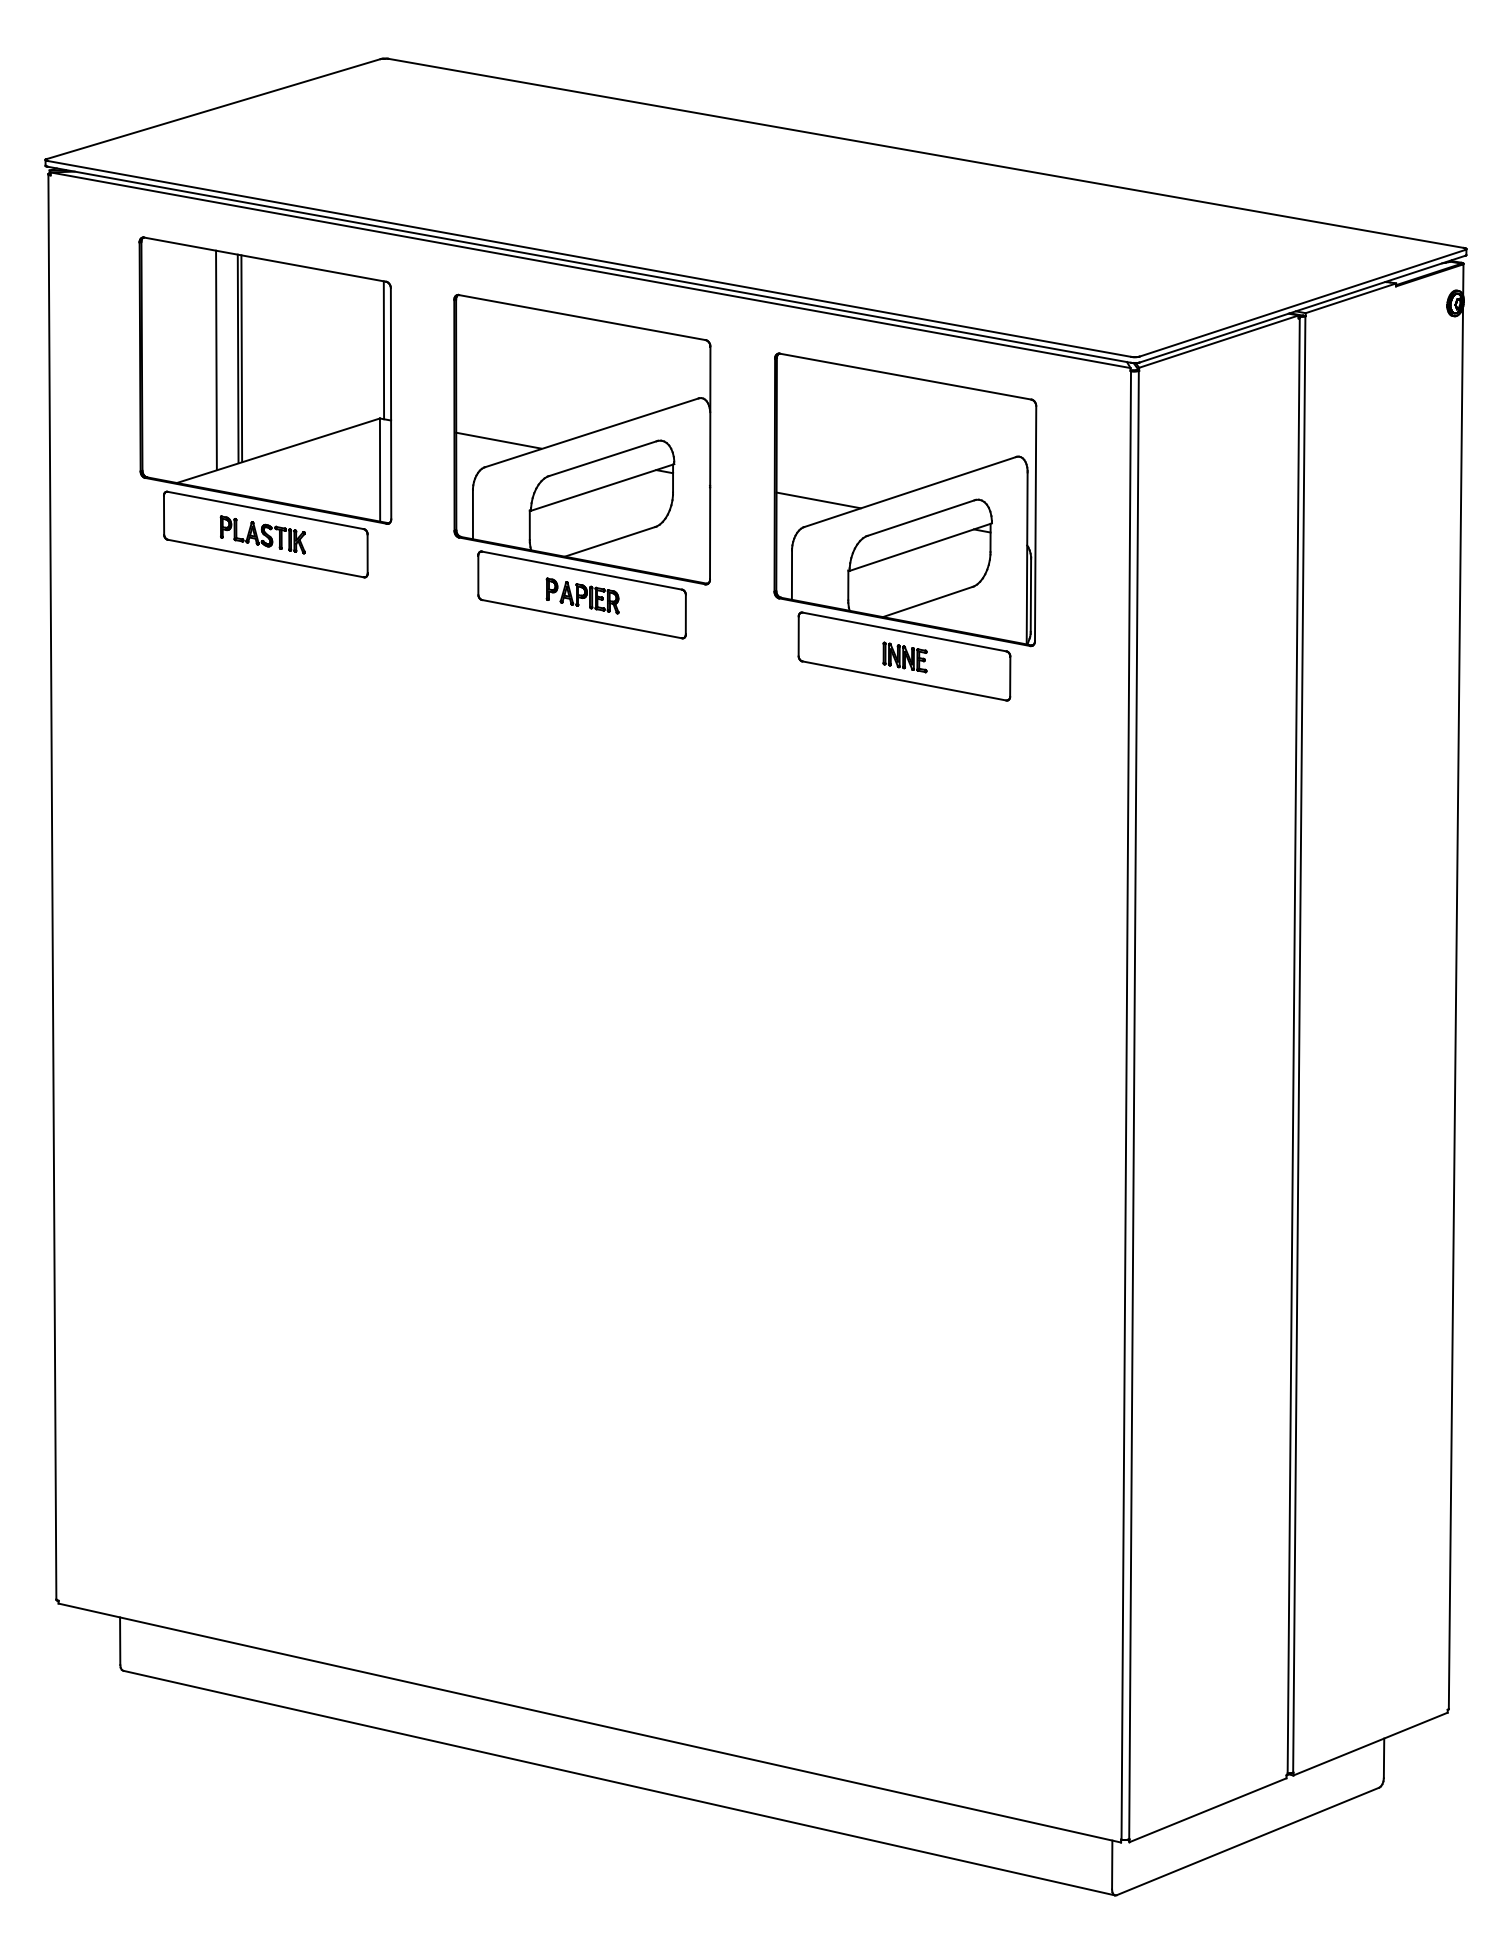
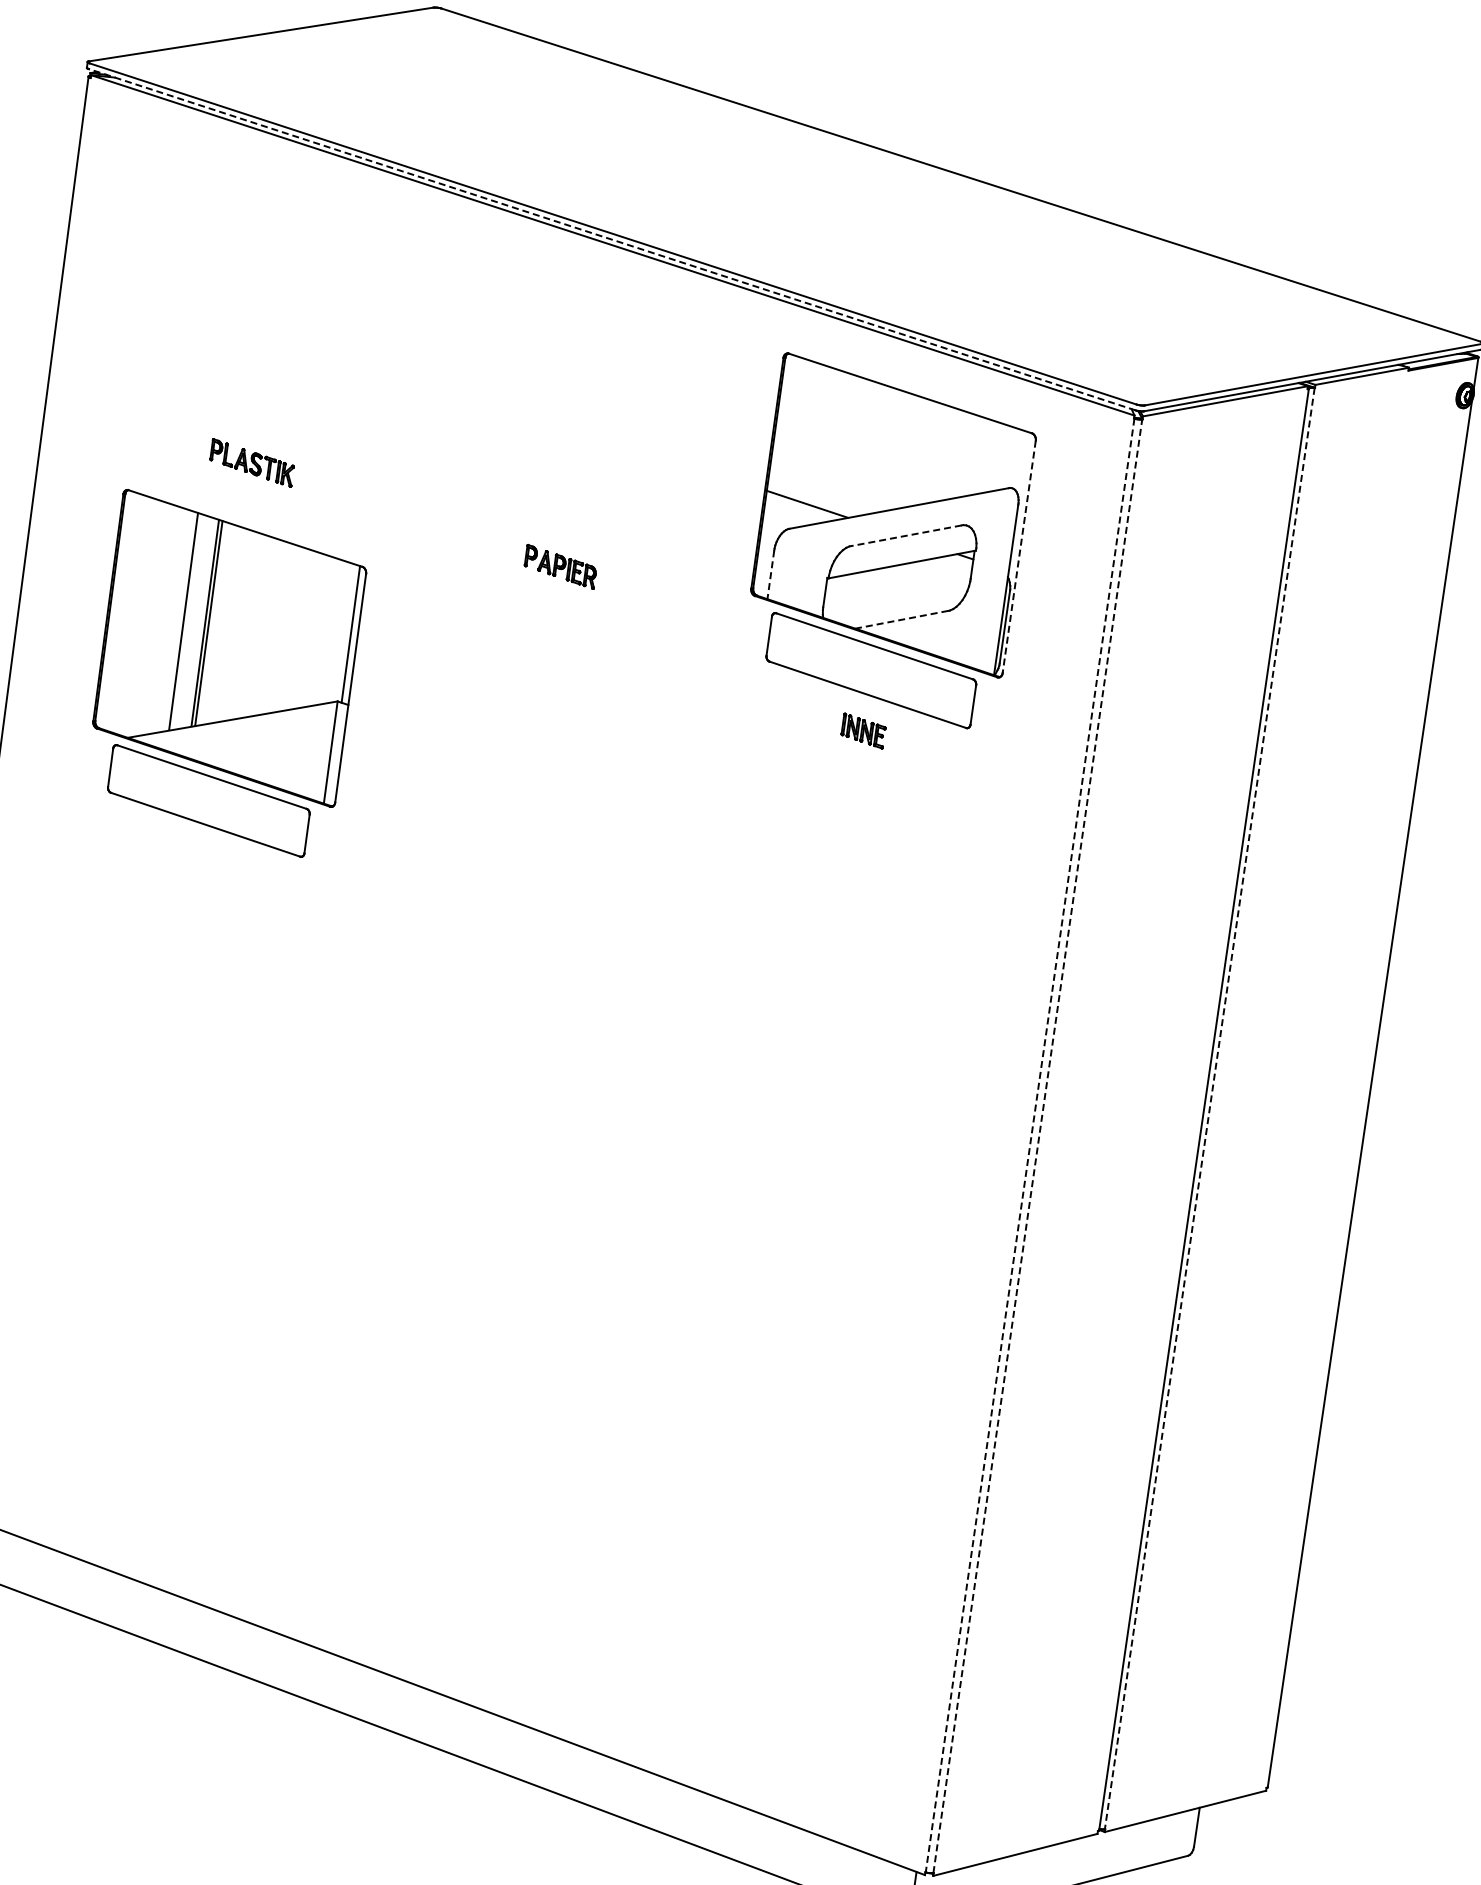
line: (588, 264) -> (611, 239), solid -> dashed
part: (265, 407) -> (225, 675), moved
part: (582, 466) -> (578, 438), removed
line: (920, 518) -> (905, 536), solid -> dashed
line: (1035, 524) -> (1019, 557), solid -> dashed
line: (791, 575) -> (770, 575), solid -> dashed
line: (927, 602) -> (901, 620), solid -> dashed
part: (904, 657) -> (863, 731), moved
line: (1299, 1044) -> (1210, 1108), solid -> dashed
line: (1134, 1104) -> (1038, 1145), solid -> dashed
line: (1126, 1105) -> (1030, 1145), solid -> dashed

